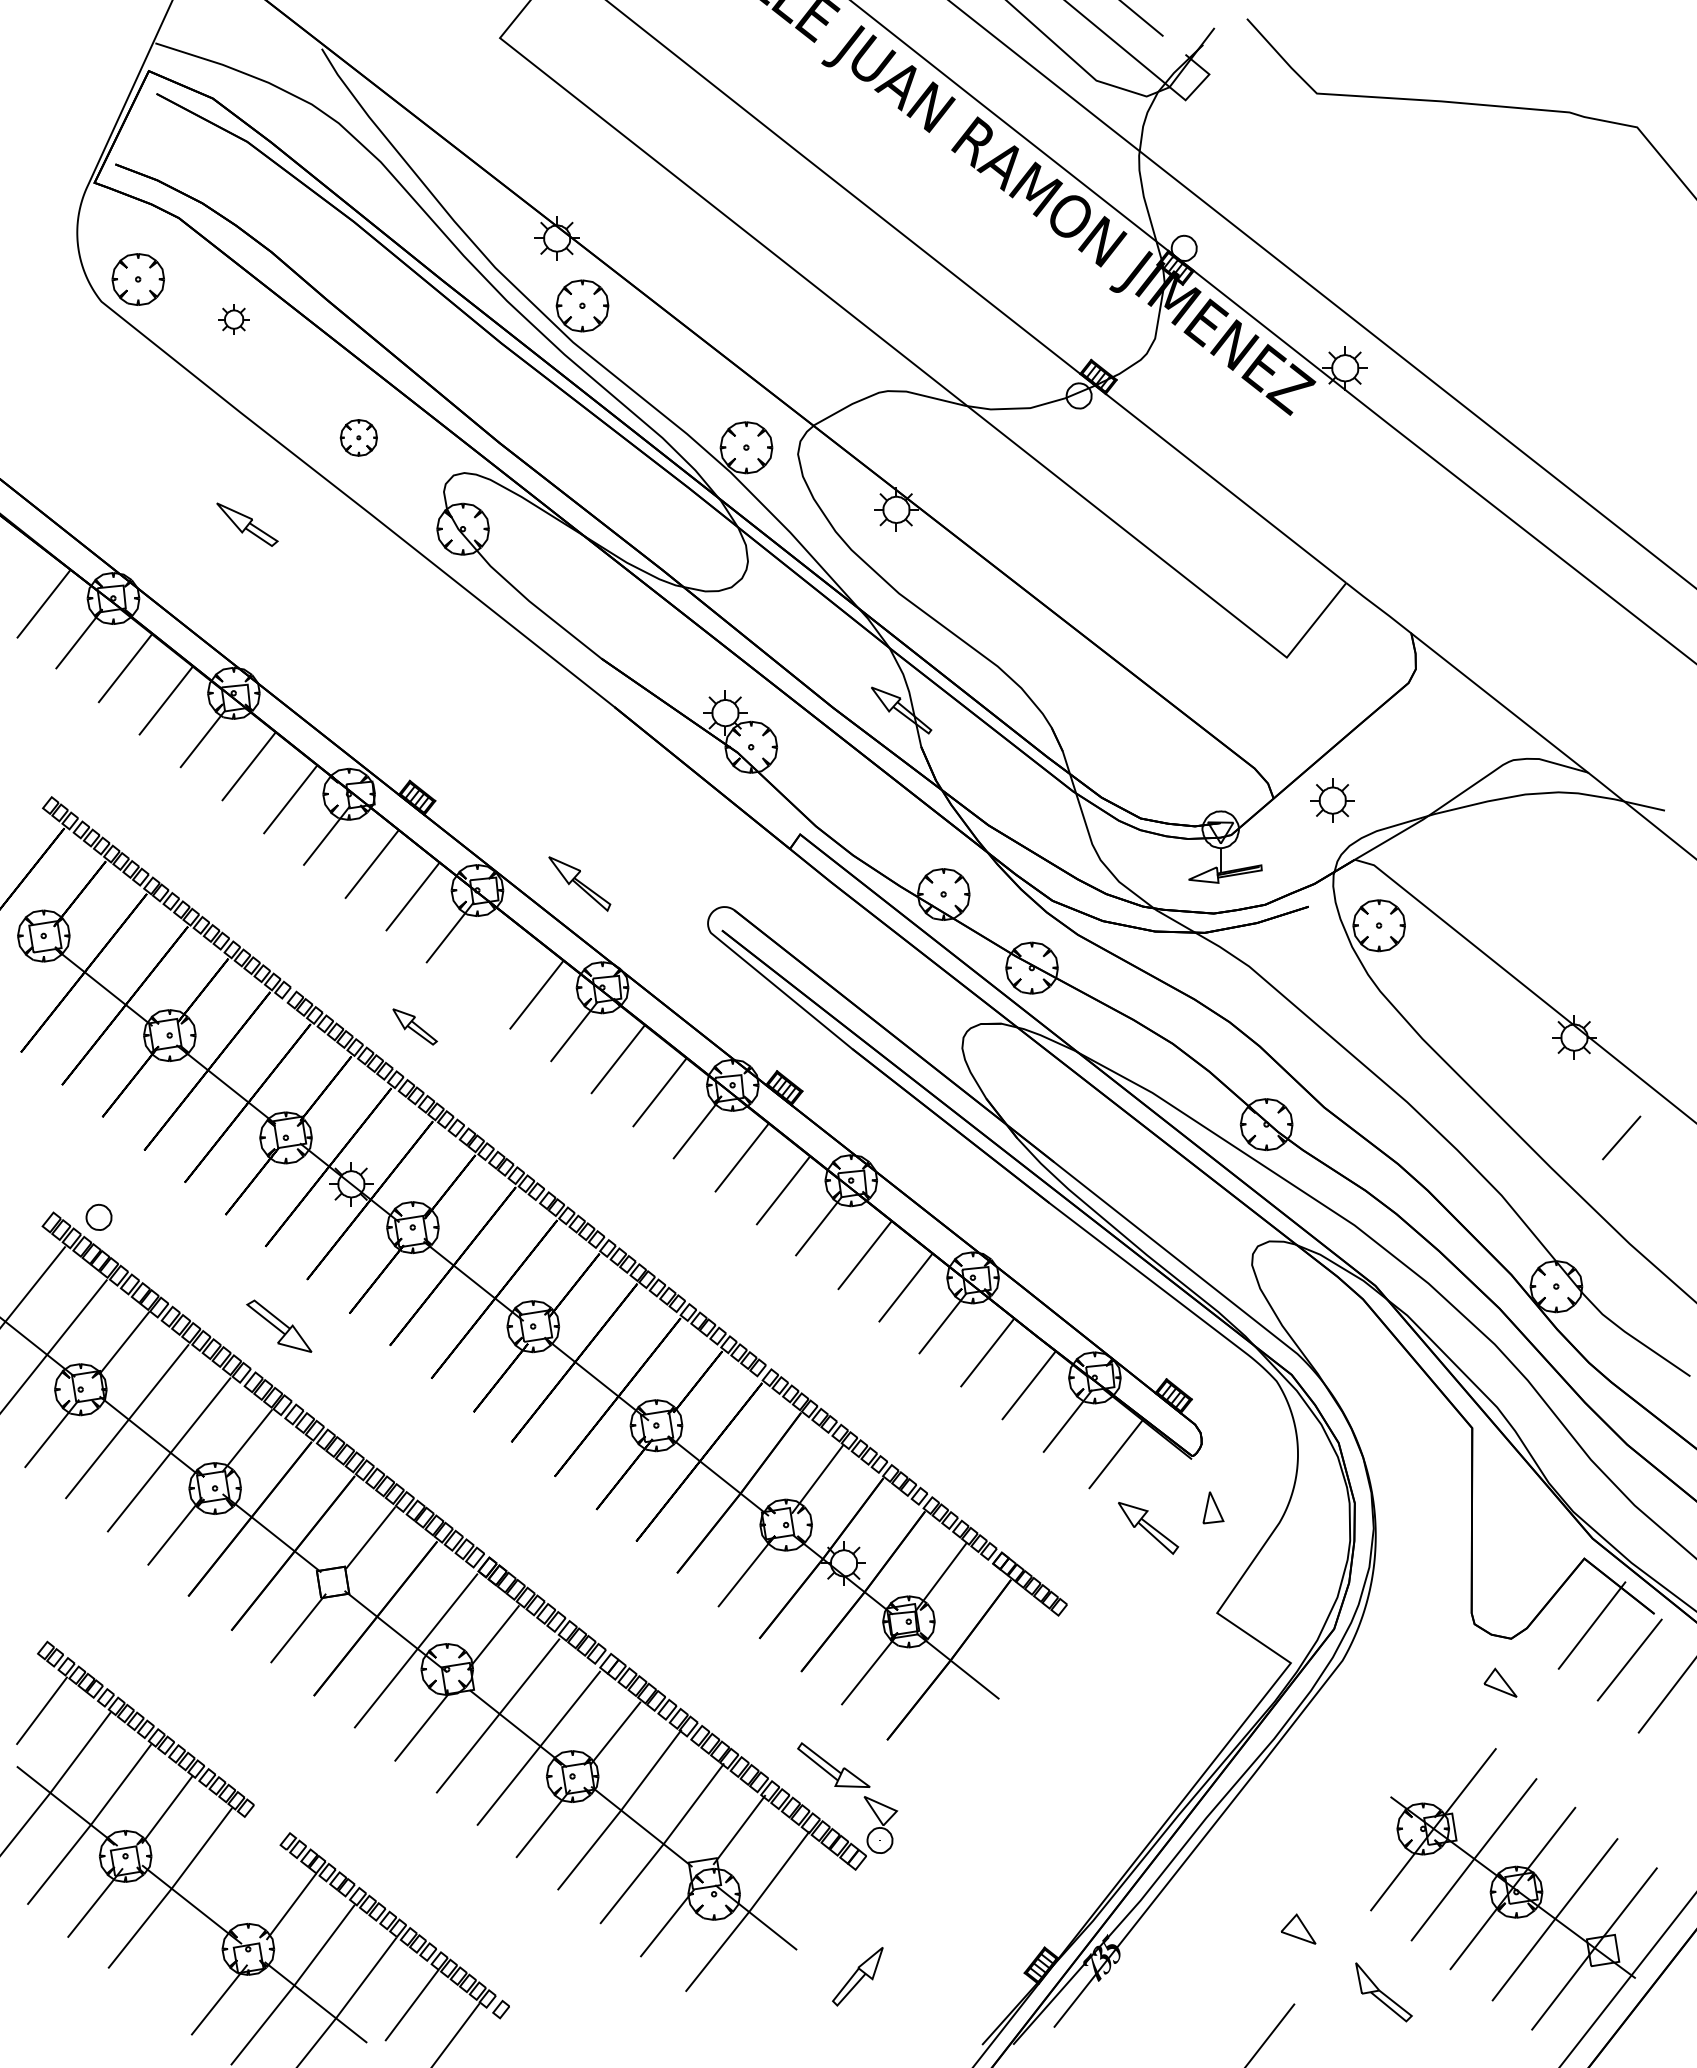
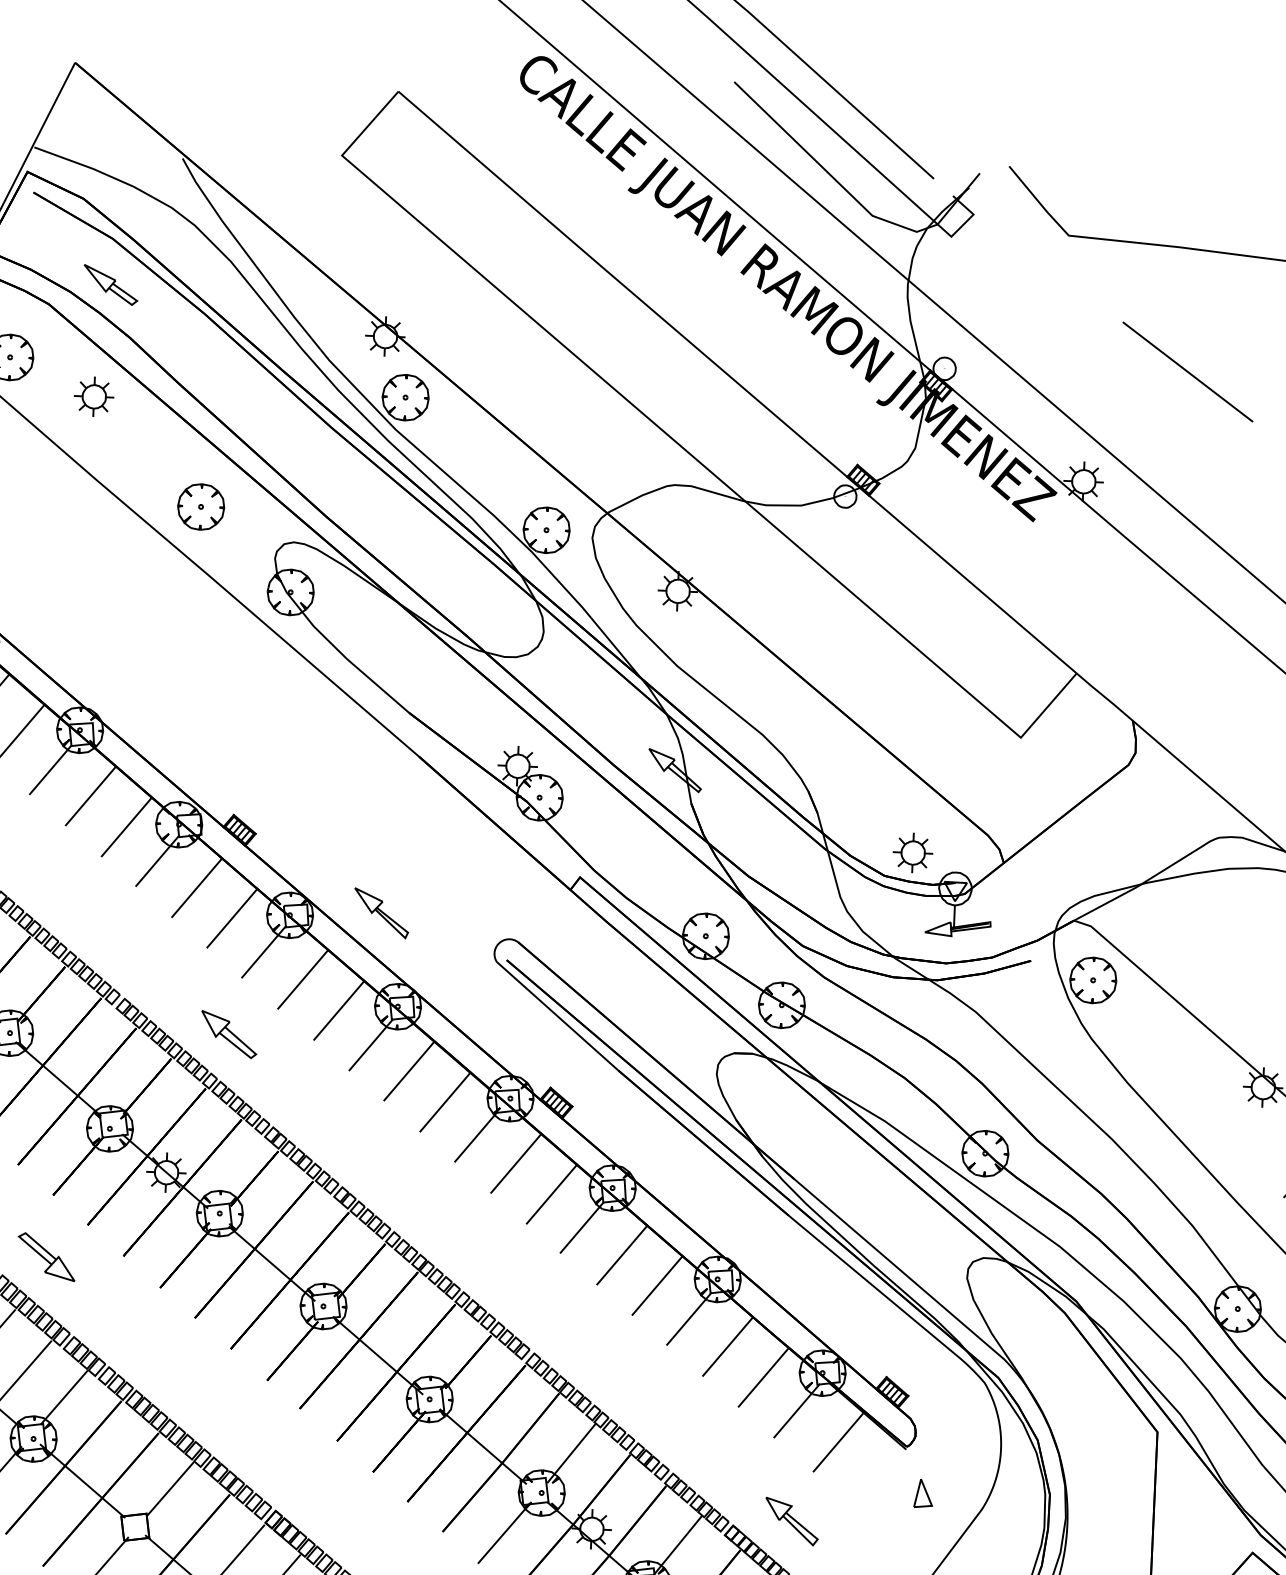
line: (1456, 240) -> (1187, 371), added
part: (233, 319) -> (93, 396), size x1.43
part: (358, 437) -> (200, 506), size x1.43
part: (247, 524) -> (110, 284), moved
part: (1332, 800) -> (912, 852), moved
line: (494, 961) -> (302, 979), added
part: (415, 1026) -> (229, 1034), size x1.43
part: (279, 1325) -> (46, 1256), moved
part: (1148, 1528) -> (791, 1521), moved

